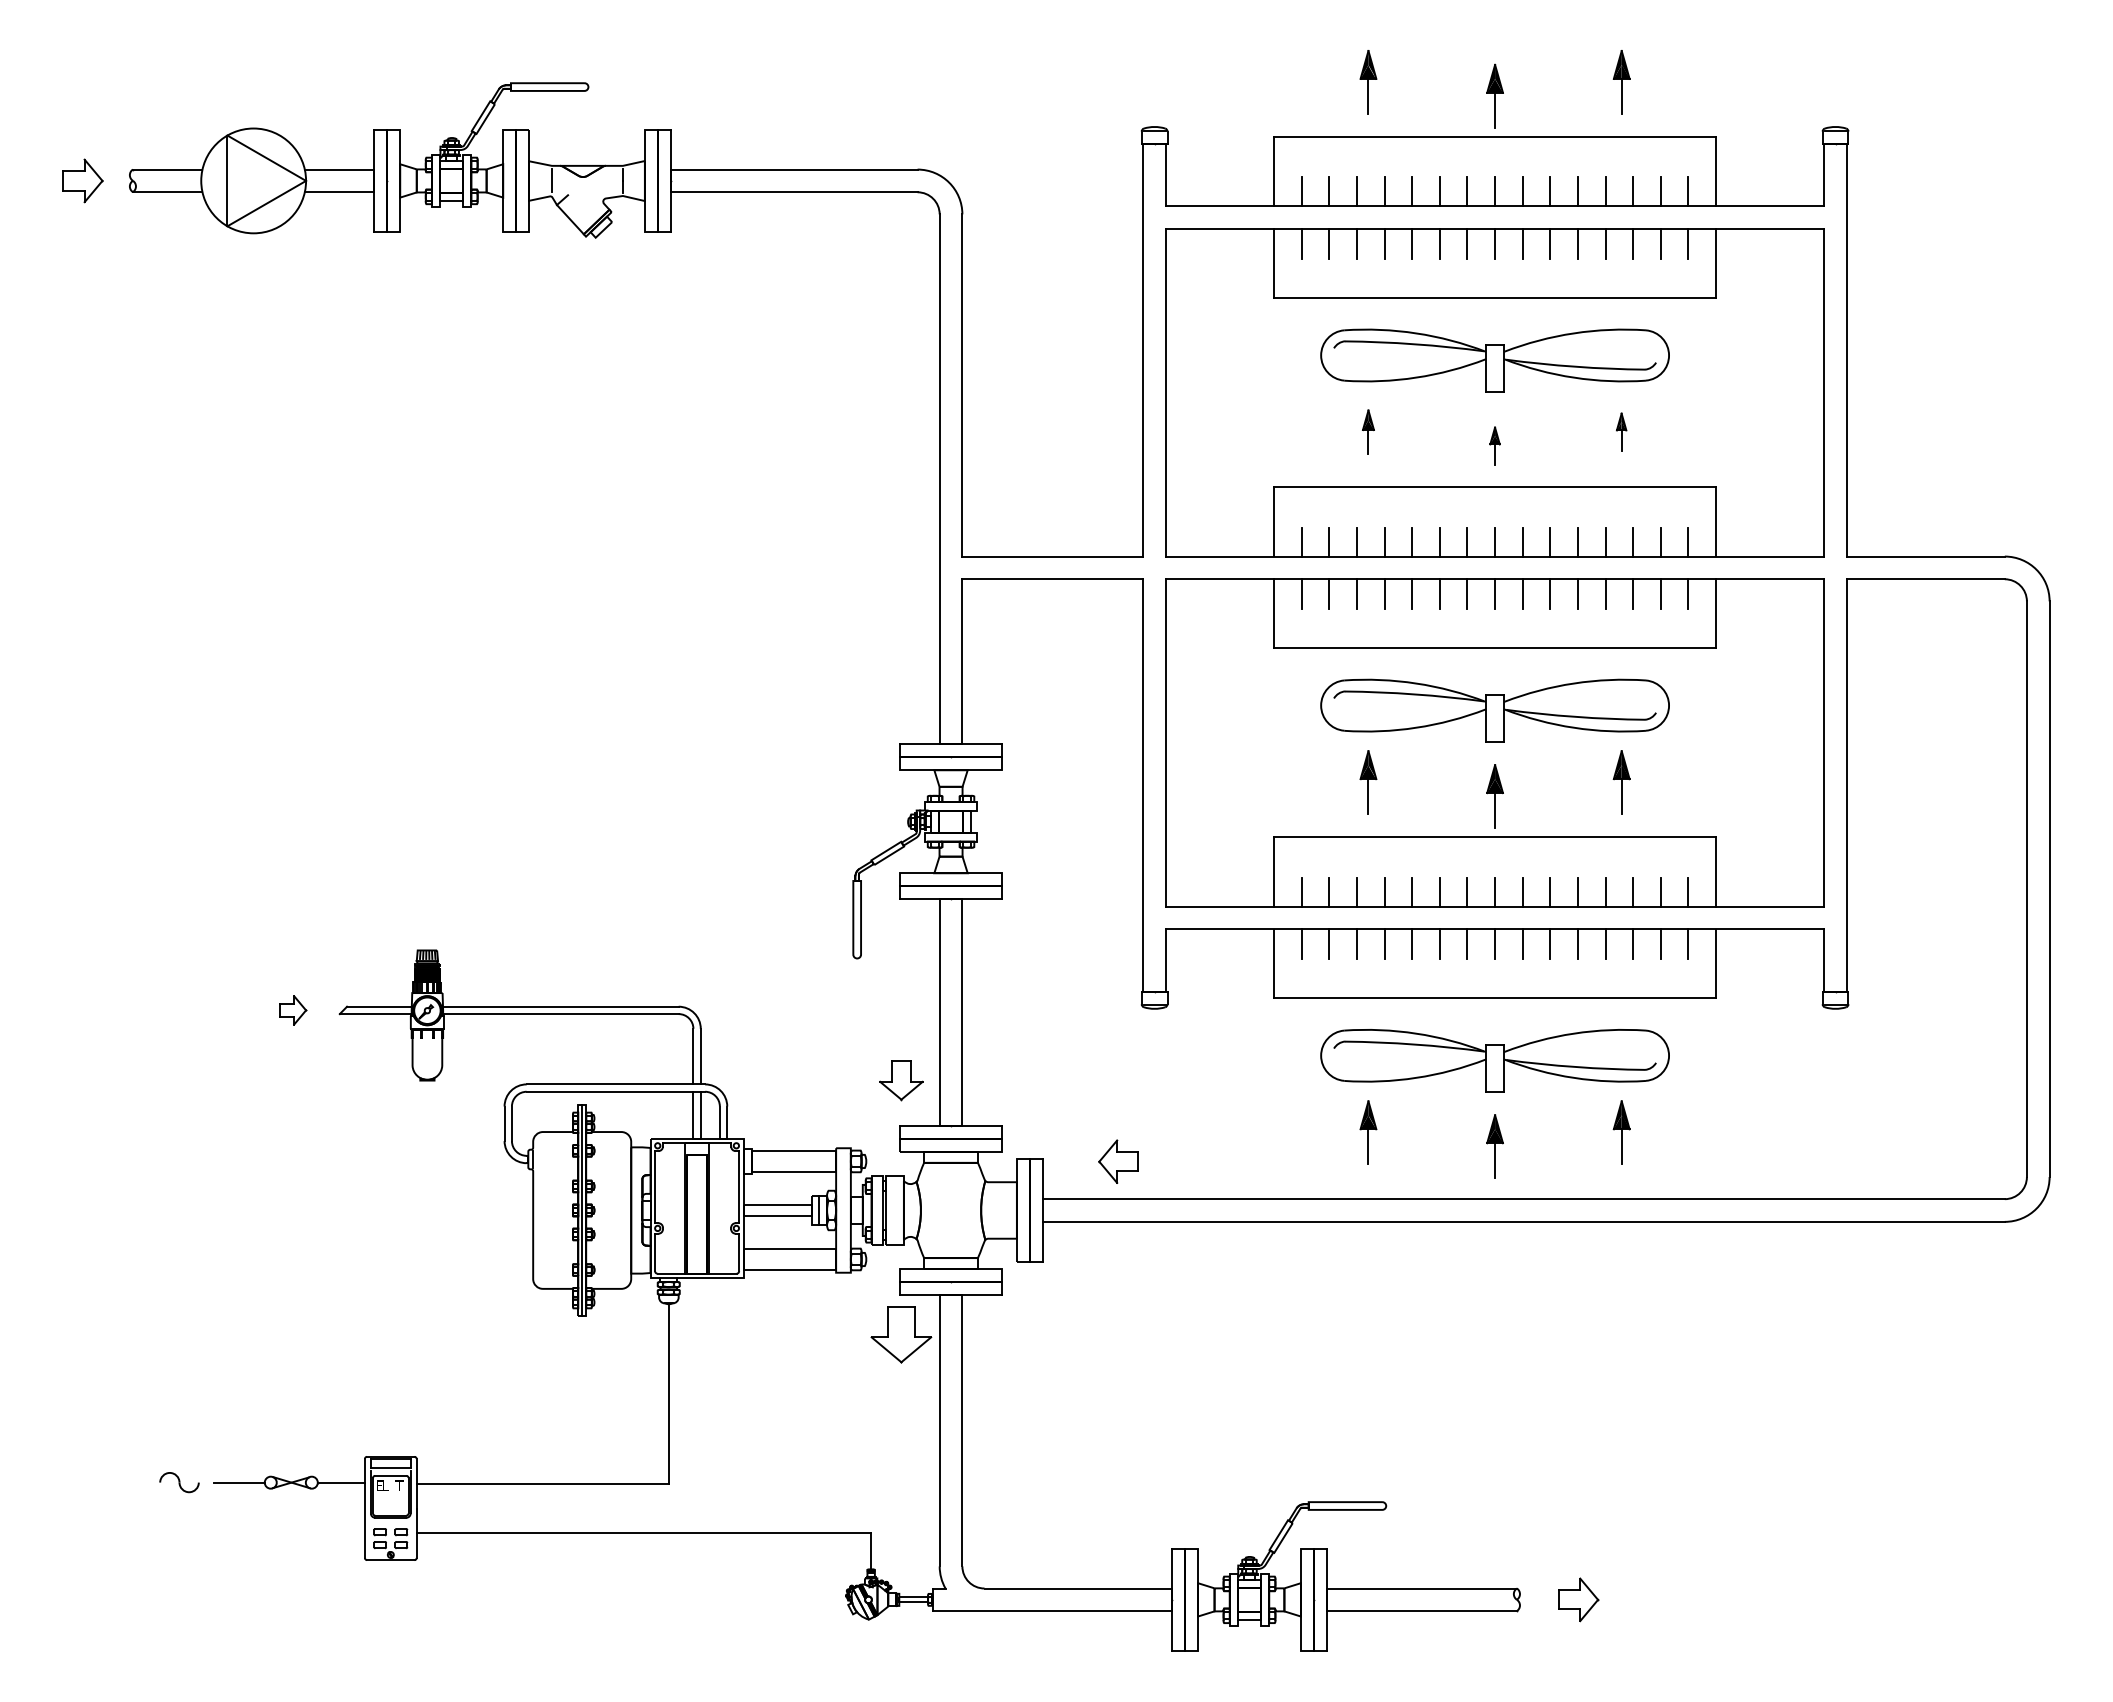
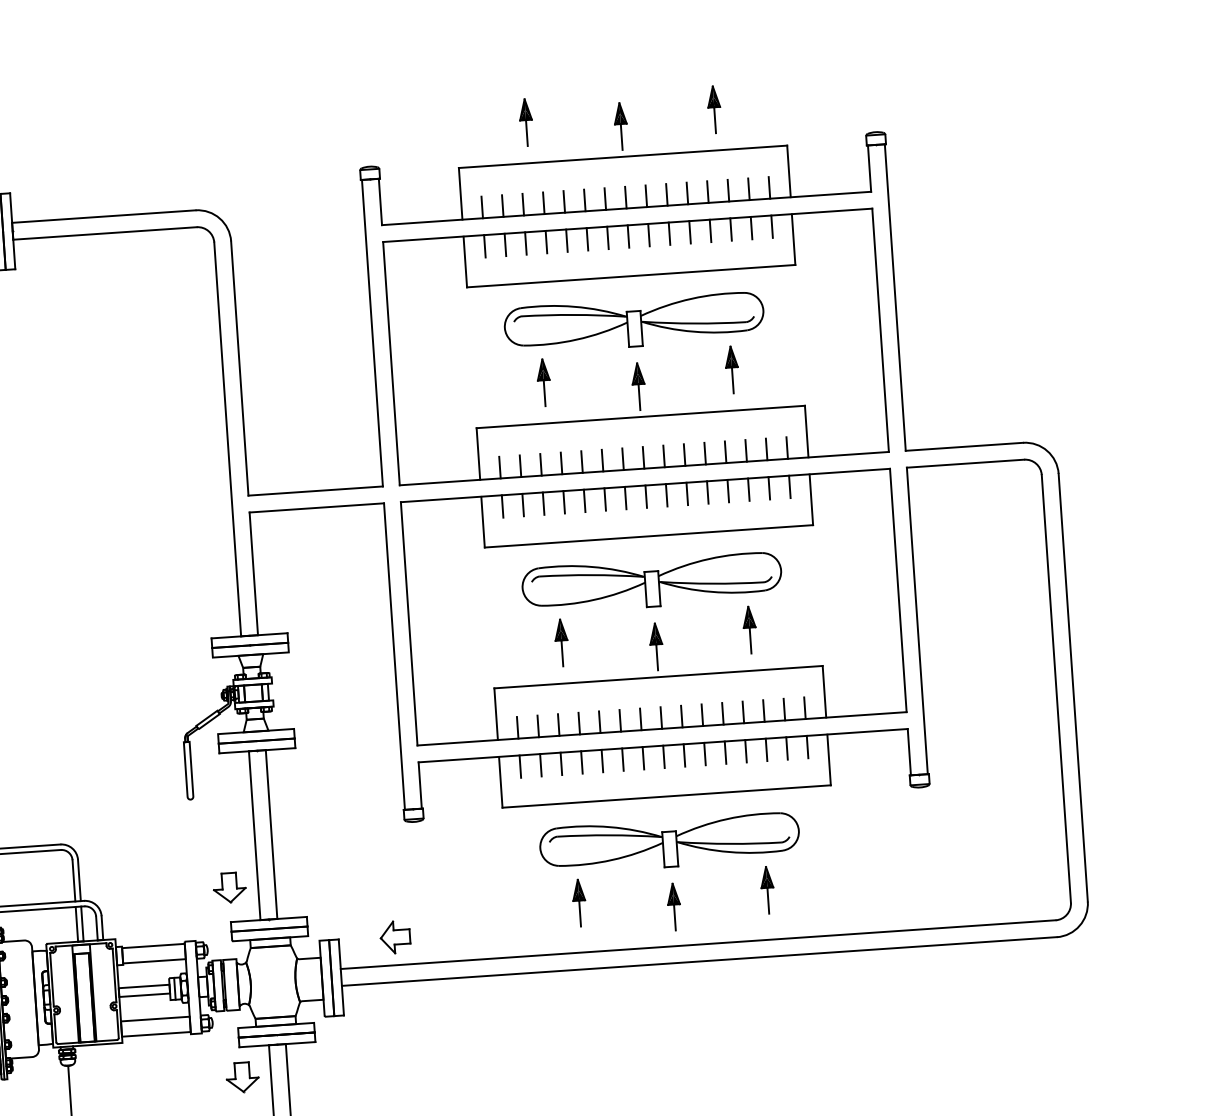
part: (1368, 432) -> (543, 382), size x1.43
part: (1621, 432) -> (731, 370), size x1.67
part: (1494, 446) -> (638, 386), size x1.67
part: (901, 1335) -> (242, 1077), size x0.71

